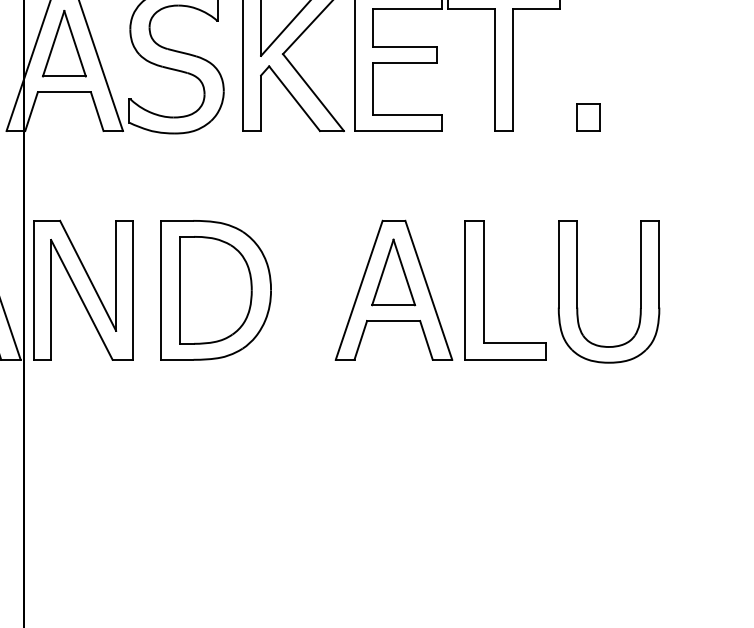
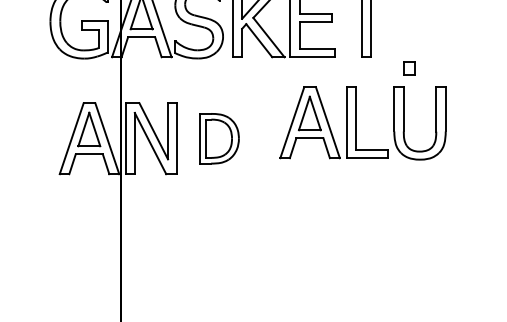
part: (588, 117) -> (409, 68), moved
part: (216, 290) -> (219, 138), size x0.7
part: (496, 291) -> (362, 123), moved

